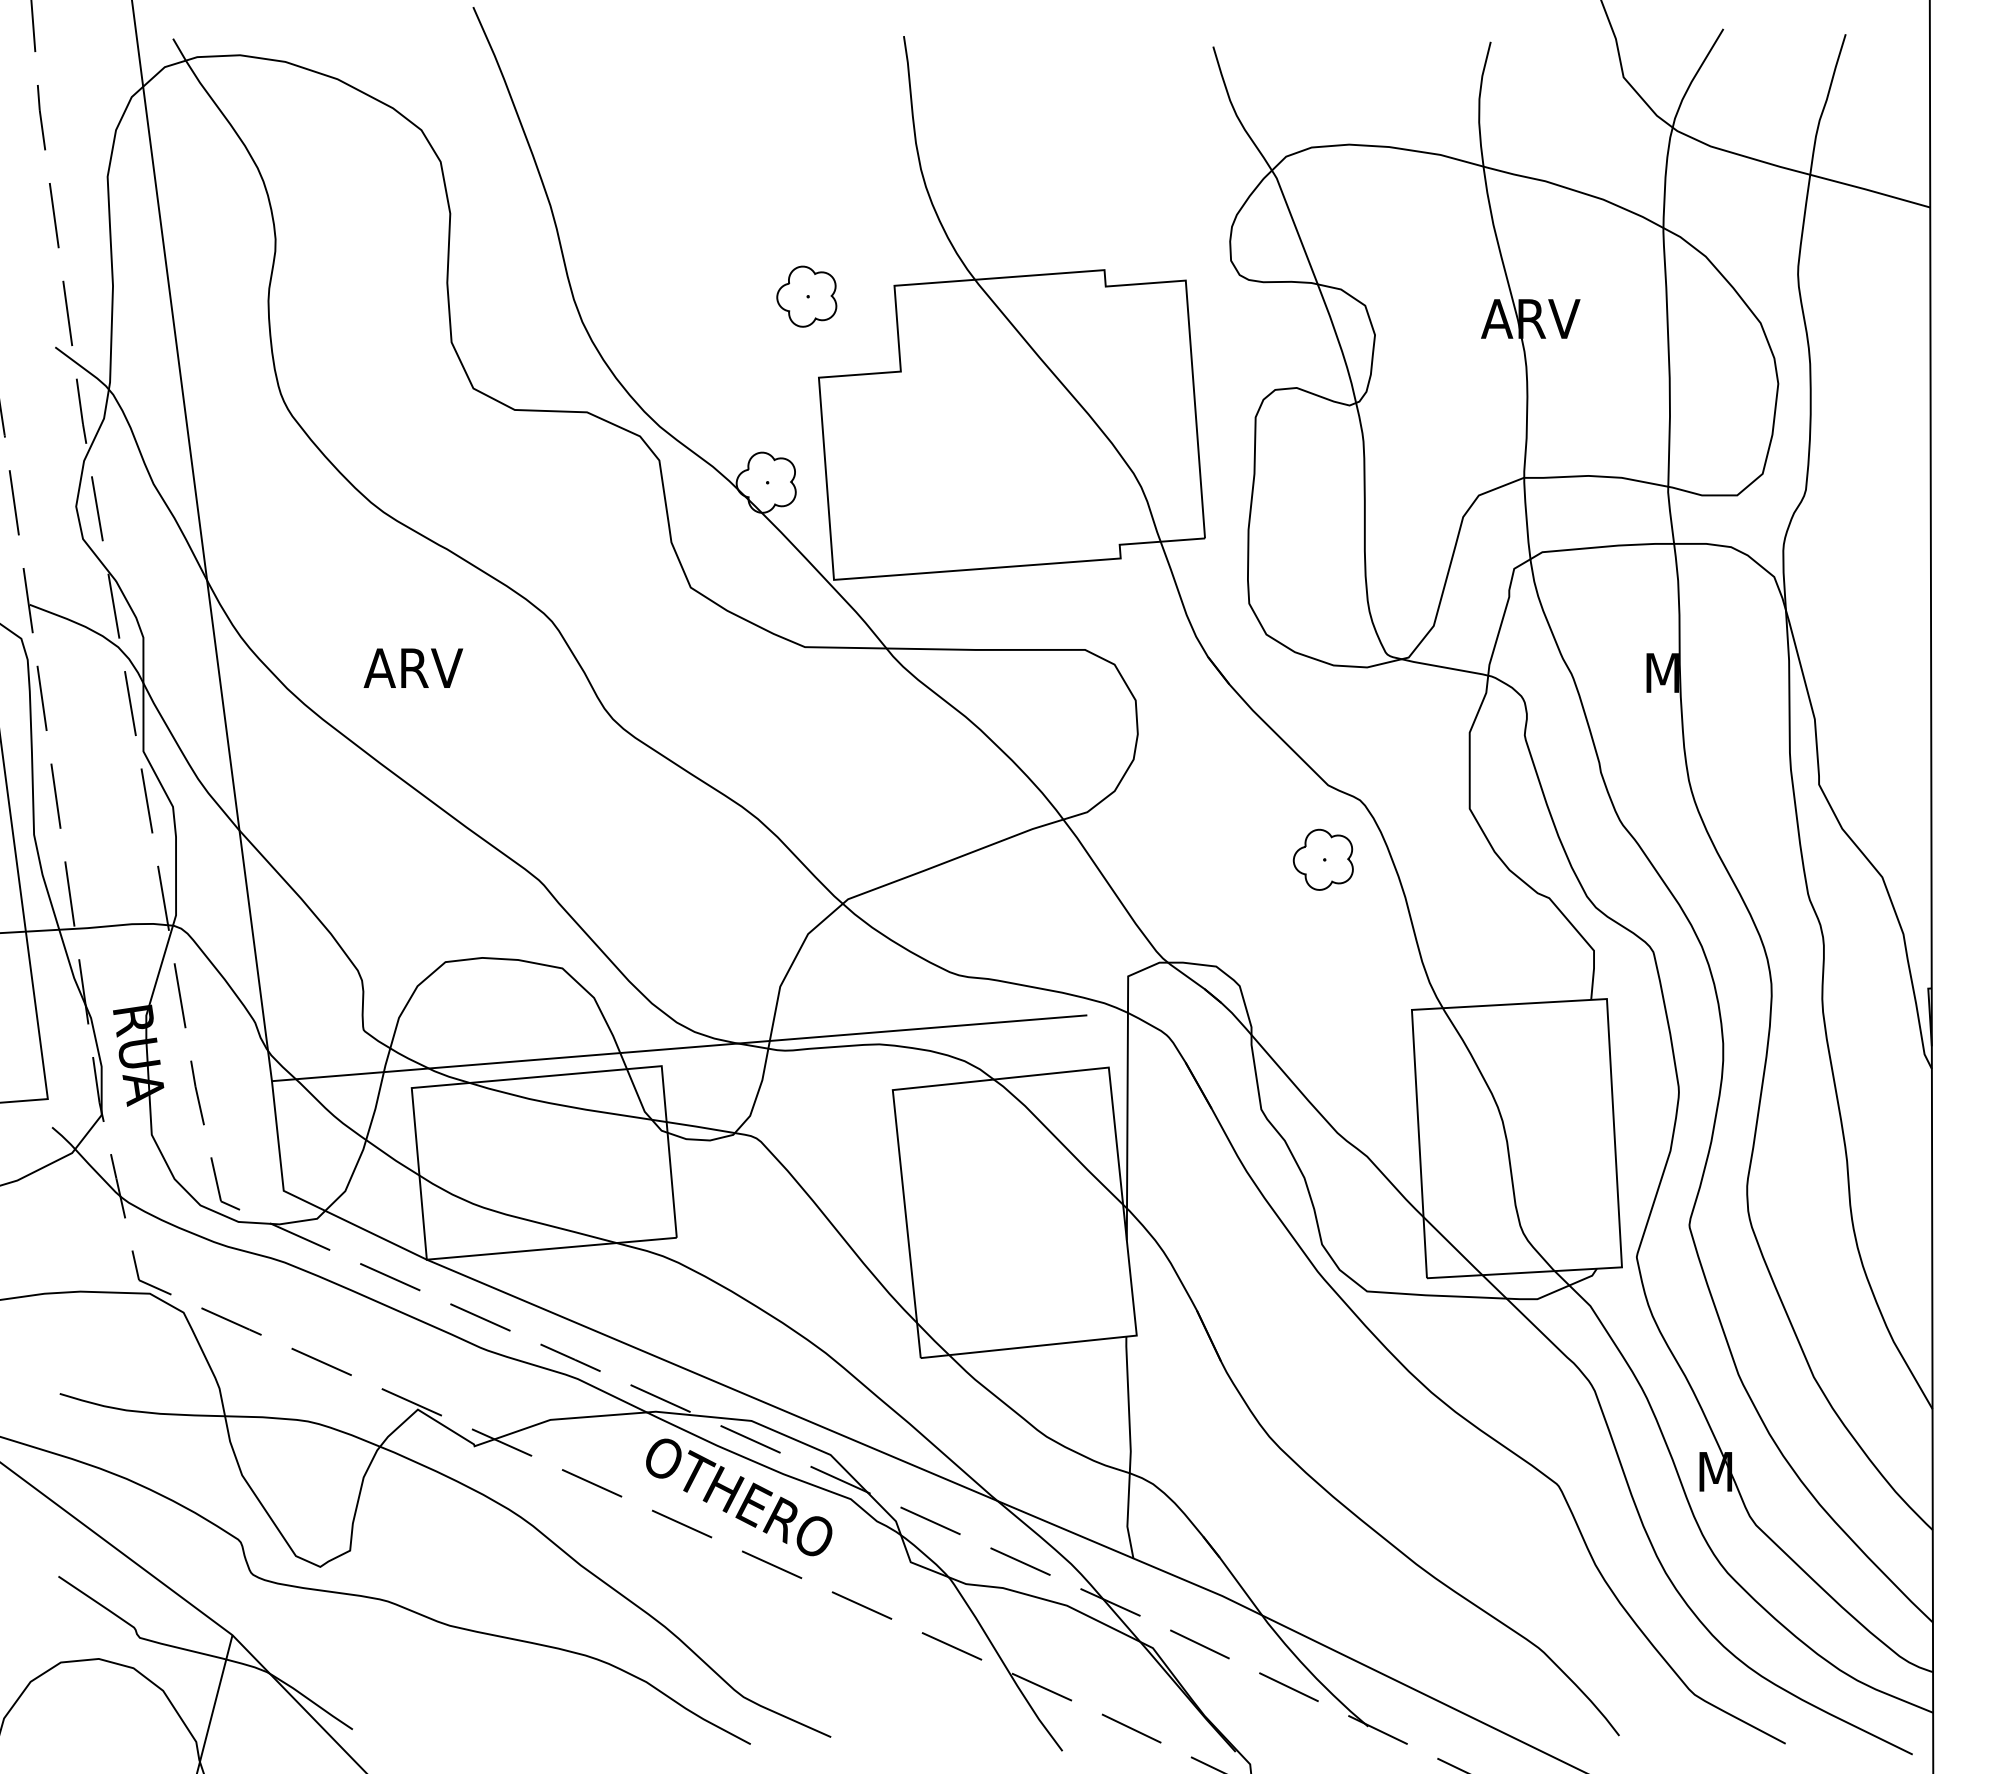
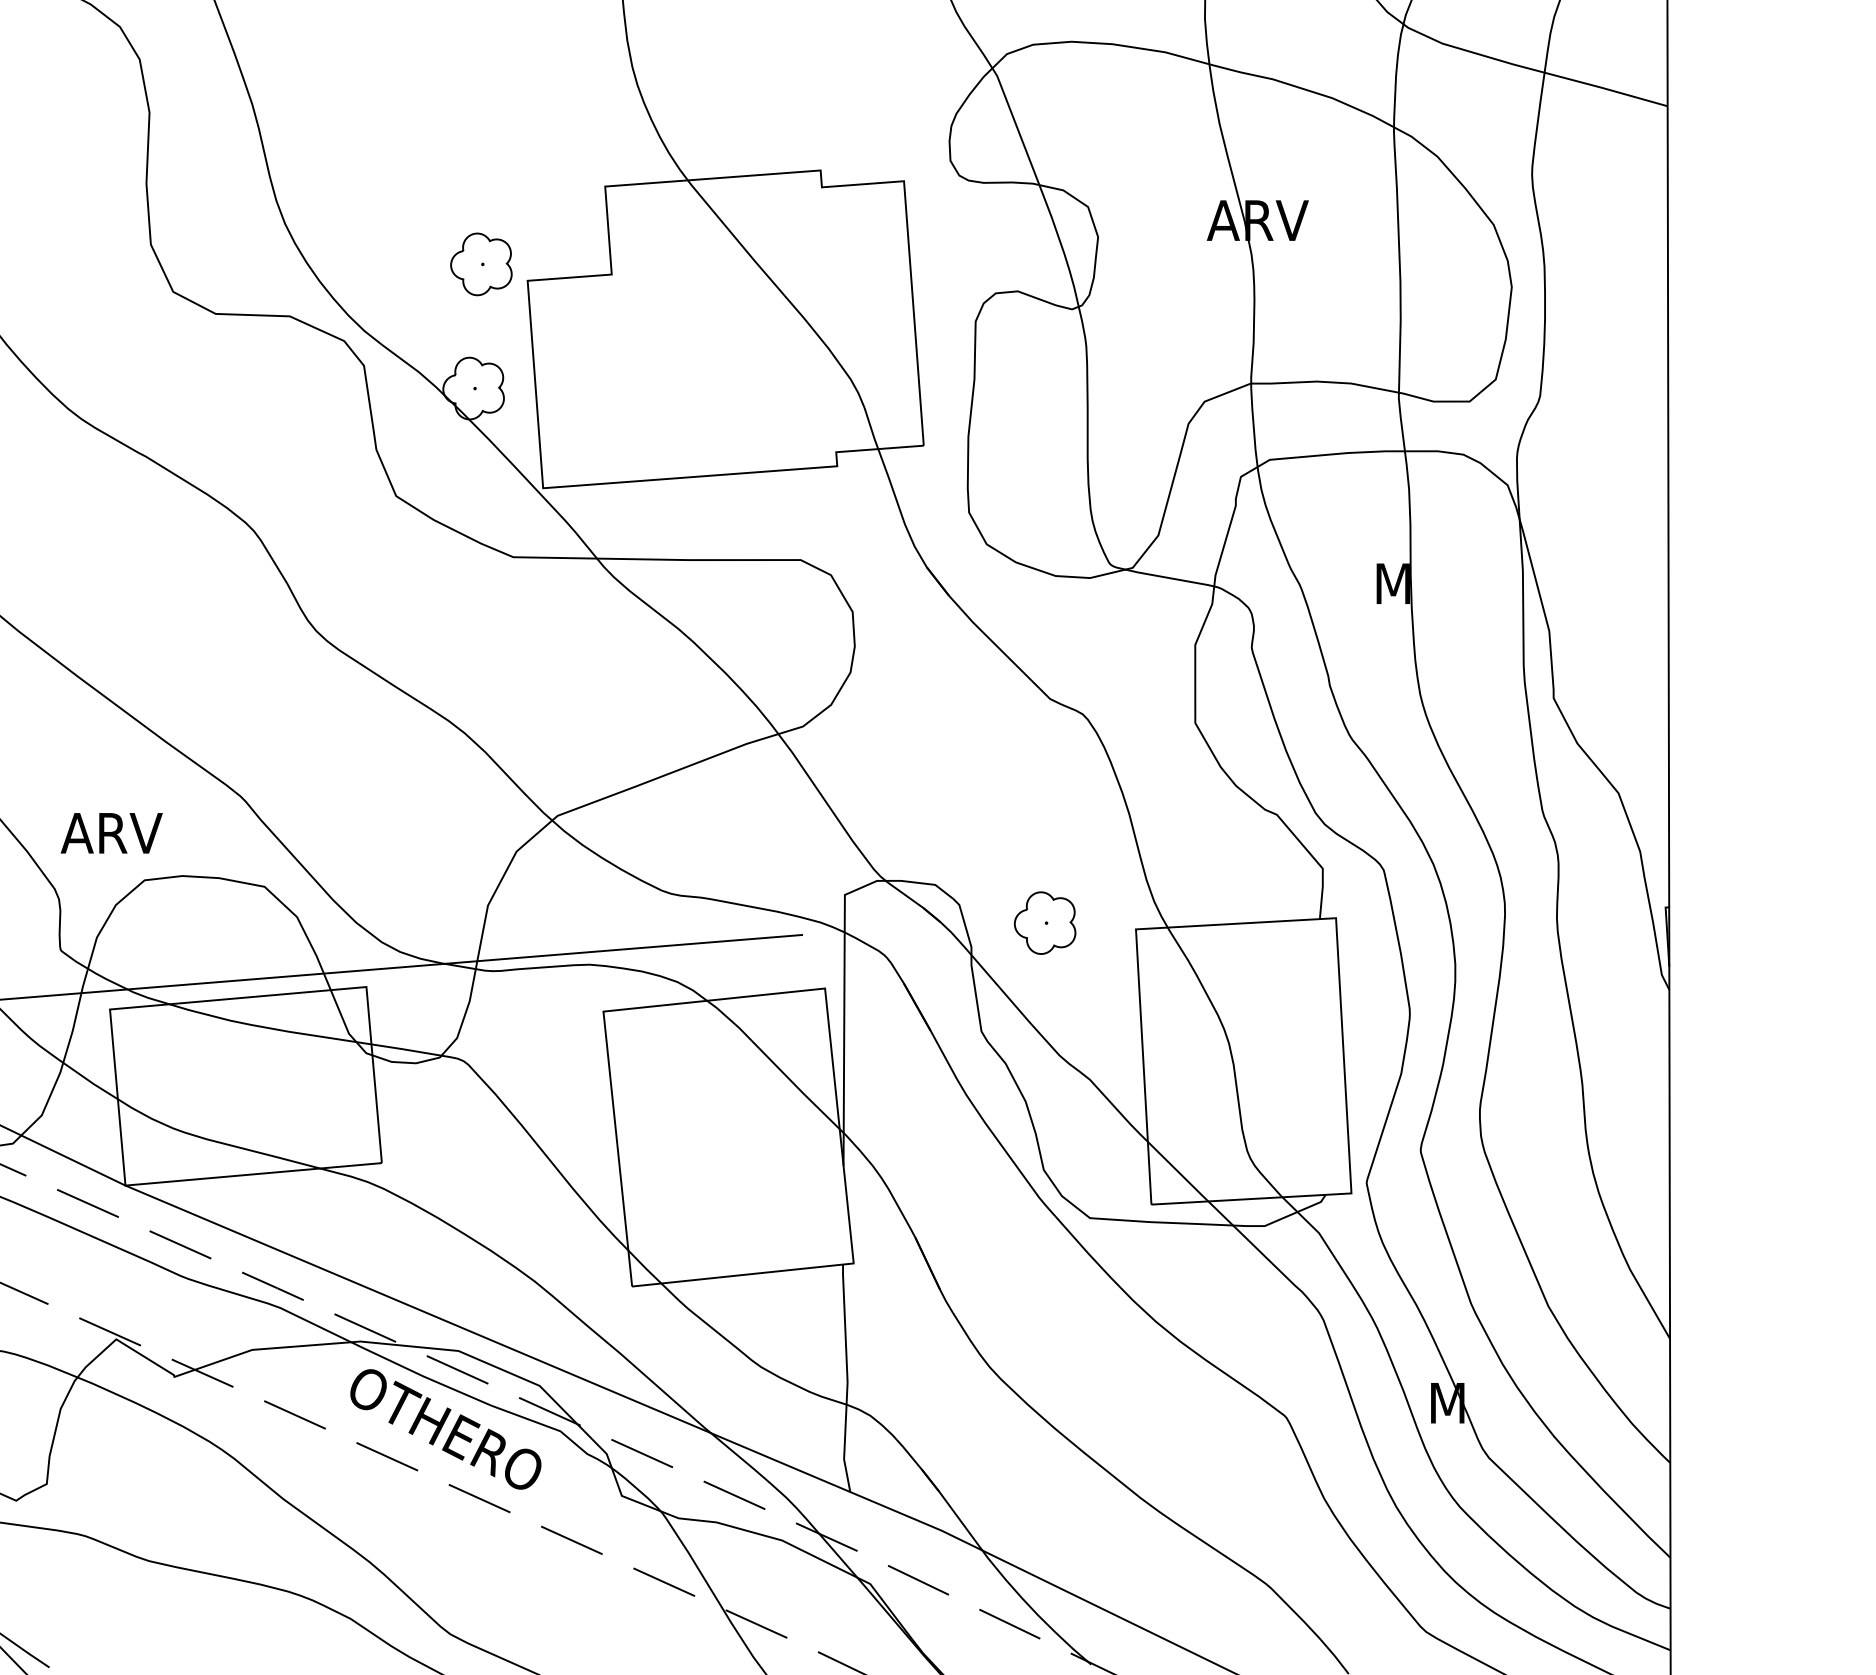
part: (806, 296) -> (481, 264), moved
text: (413, 667) -> (111, 832), moved
part: (1322, 859) -> (1044, 922), moved

